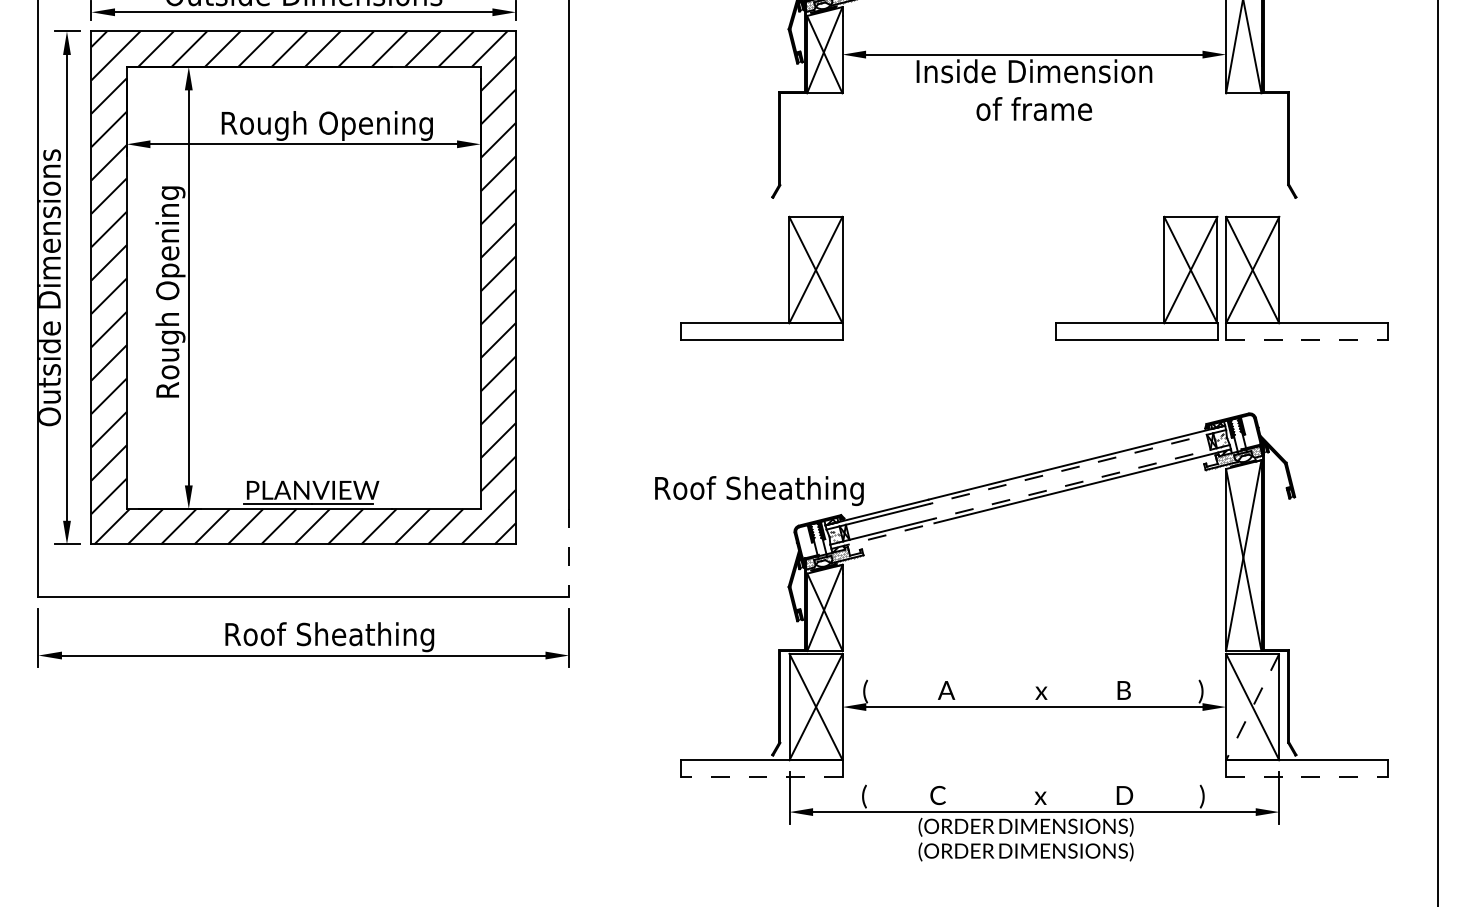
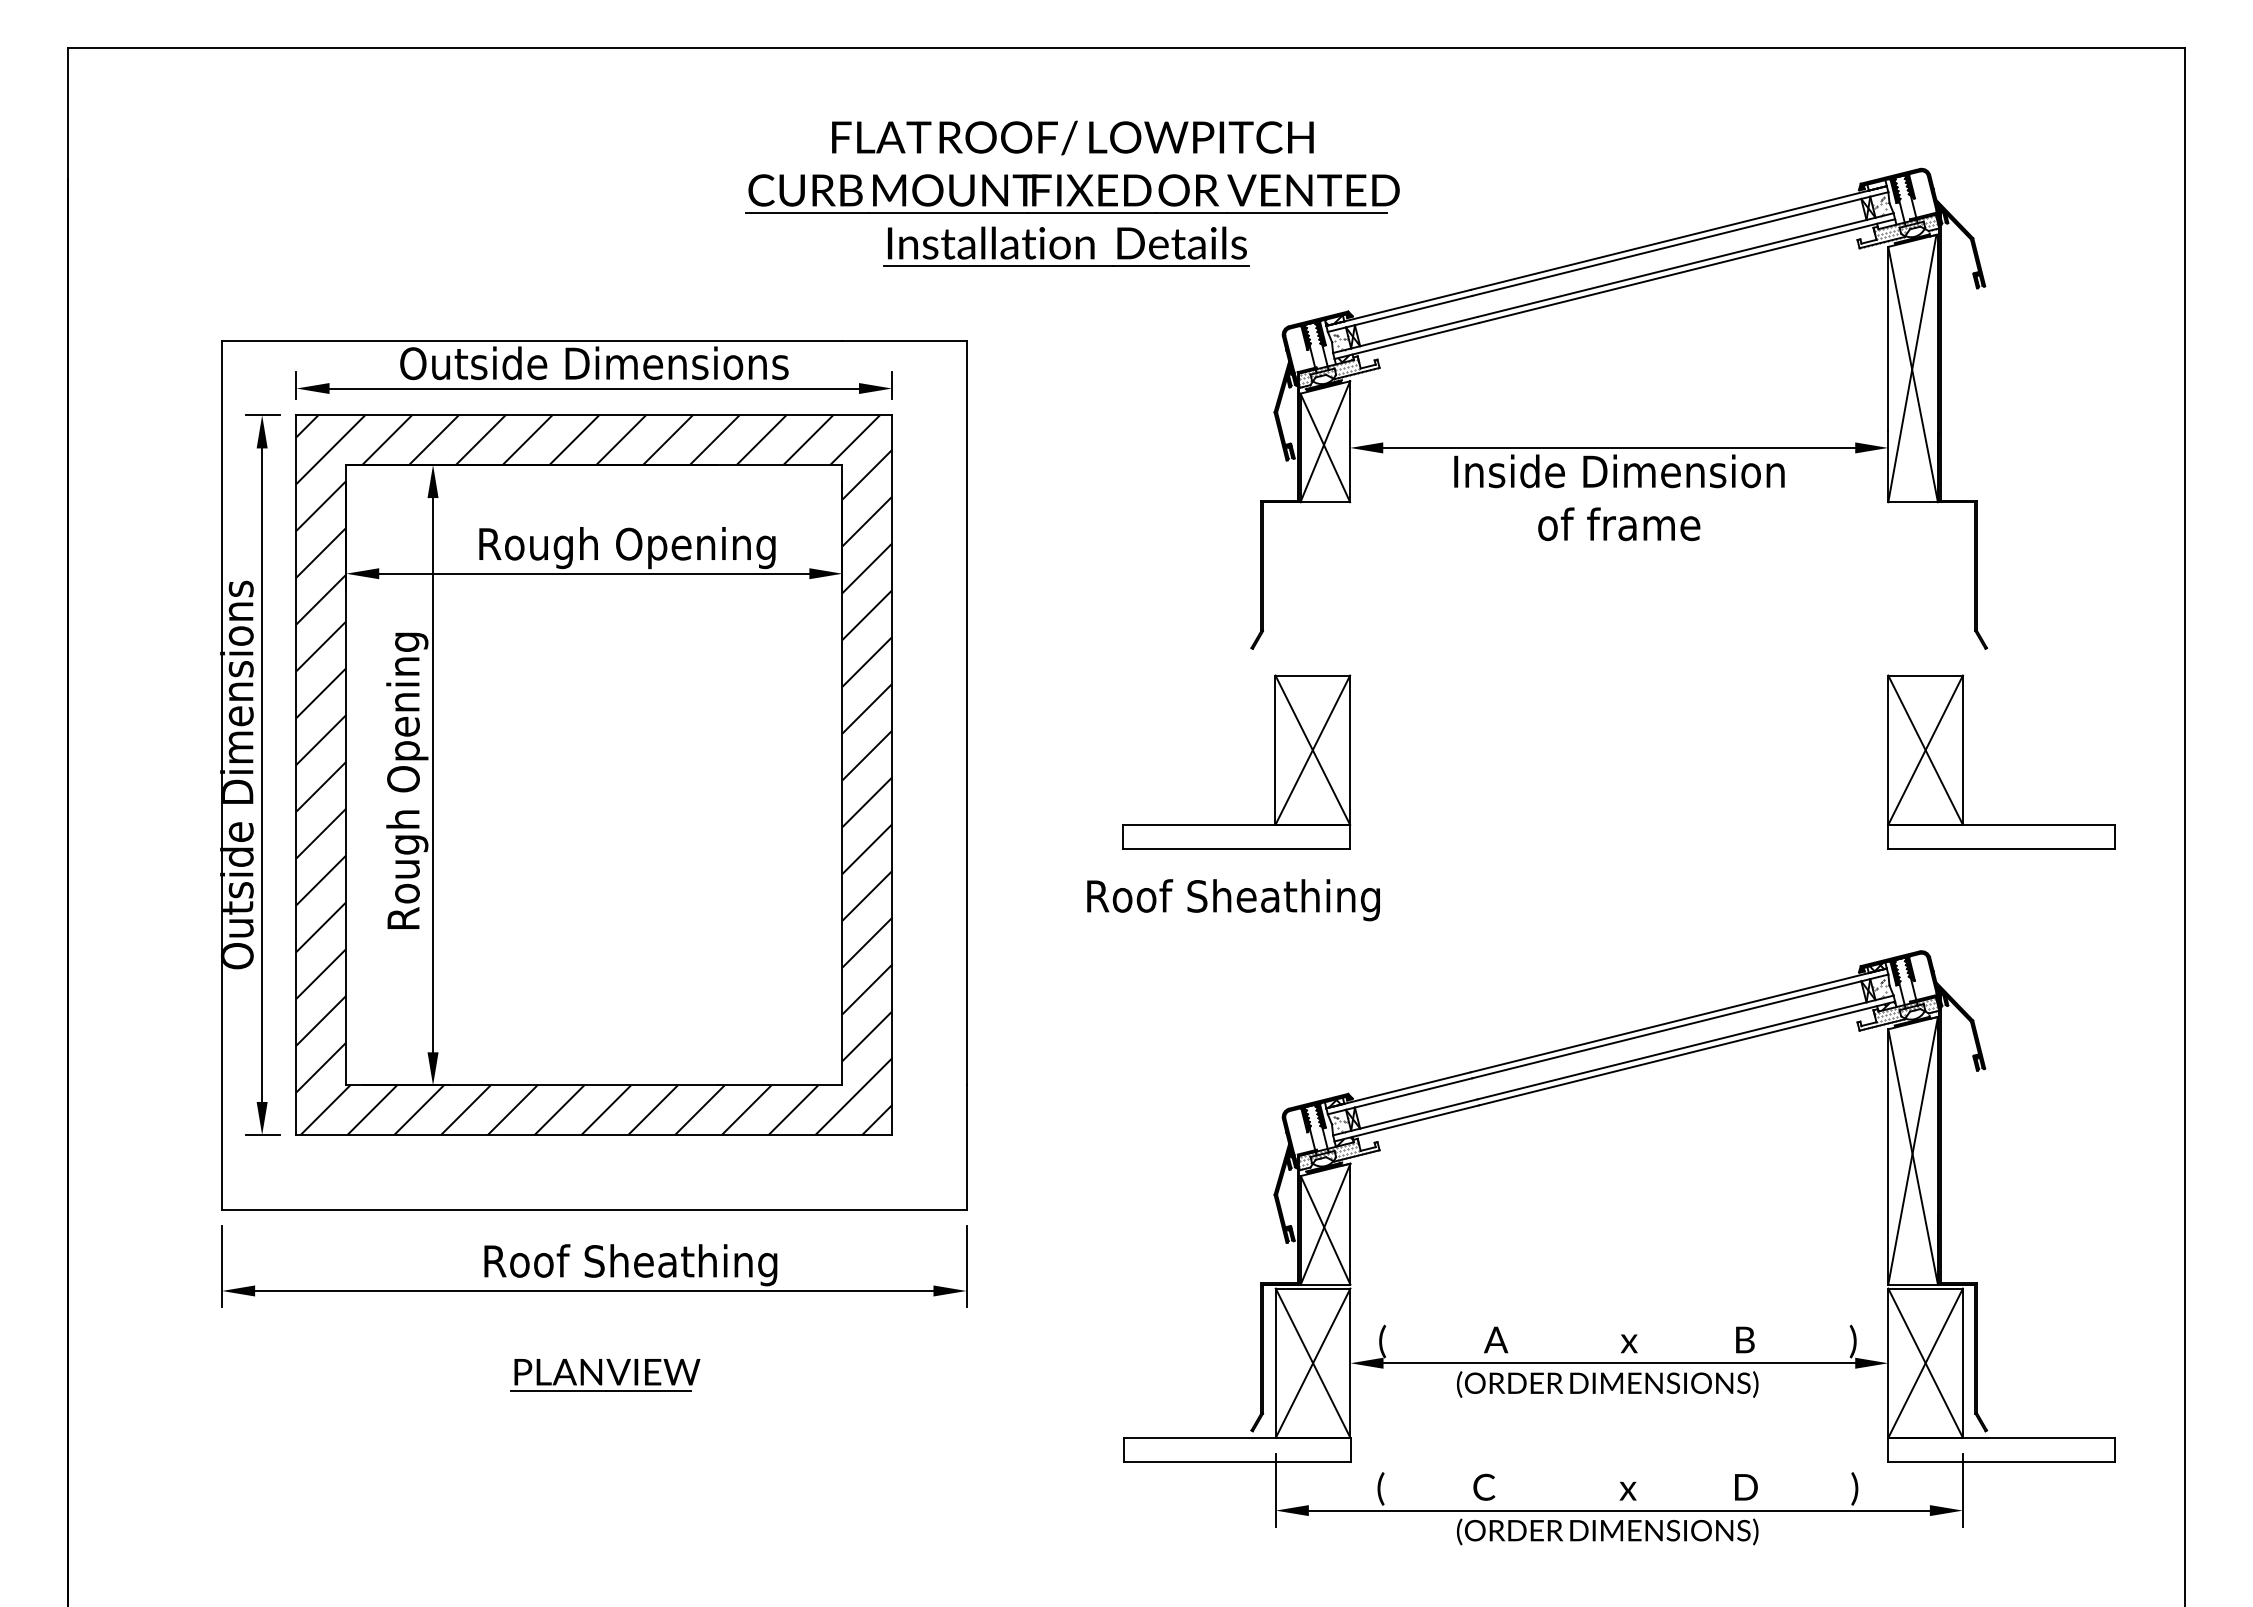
part: (1163, 278) -> (1800, 761), removed
line: (1306, 340) -> (2001, 848), dashed -> solid
line: (1077, 467) -> (1679, 1026), dashed -> solid
line: (1081, 481) -> (1685, 1047), dashed -> solid
text: (759, 491) -> (1233, 900), moved
part: (311, 492) -> (605, 1375), moved
line: (883, 536) -> (1407, 1123), dashed -> solid
line: (569, 553) -> (966, 1147), dashed -> solid
line: (1252, 707) -> (1925, 1363), dashed -> solid
line: (762, 777) -> (1237, 1461), dashed -> solid
line: (1306, 777) -> (2001, 1461), dashed -> solid
text: (1025, 851) -> (1607, 1384), moved

